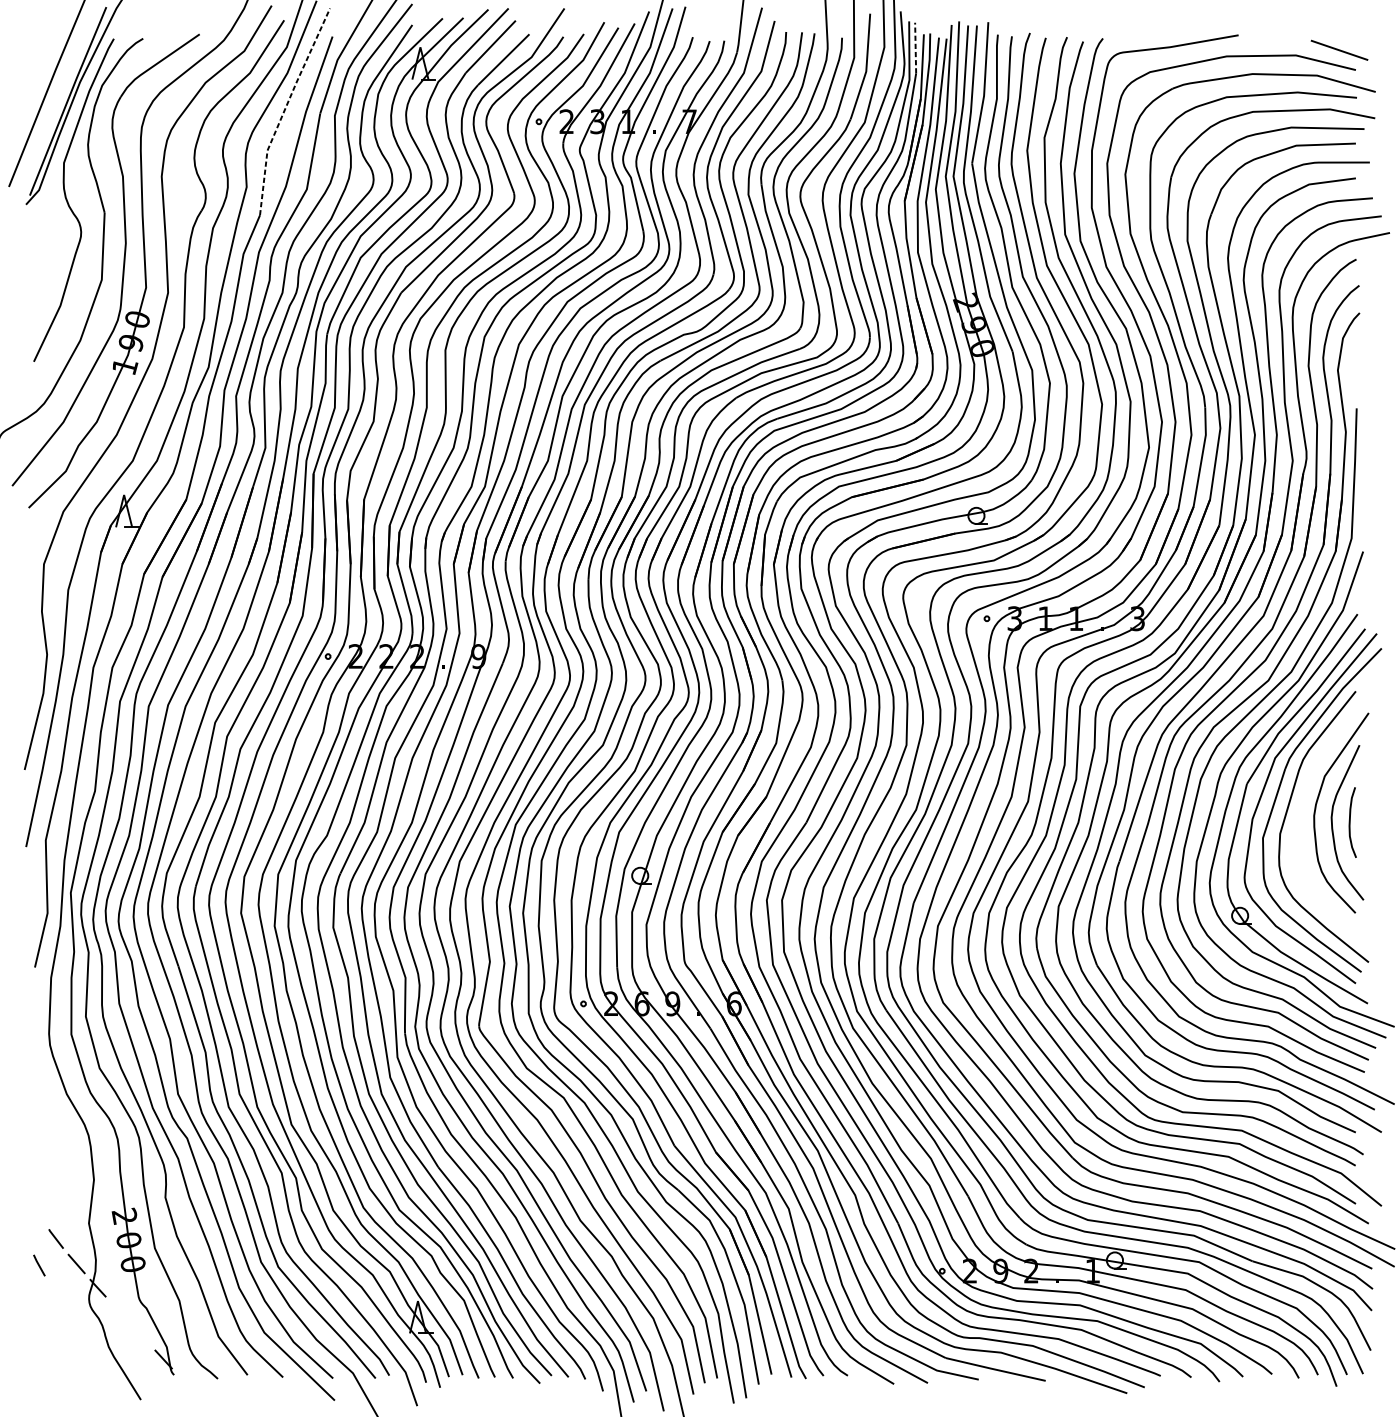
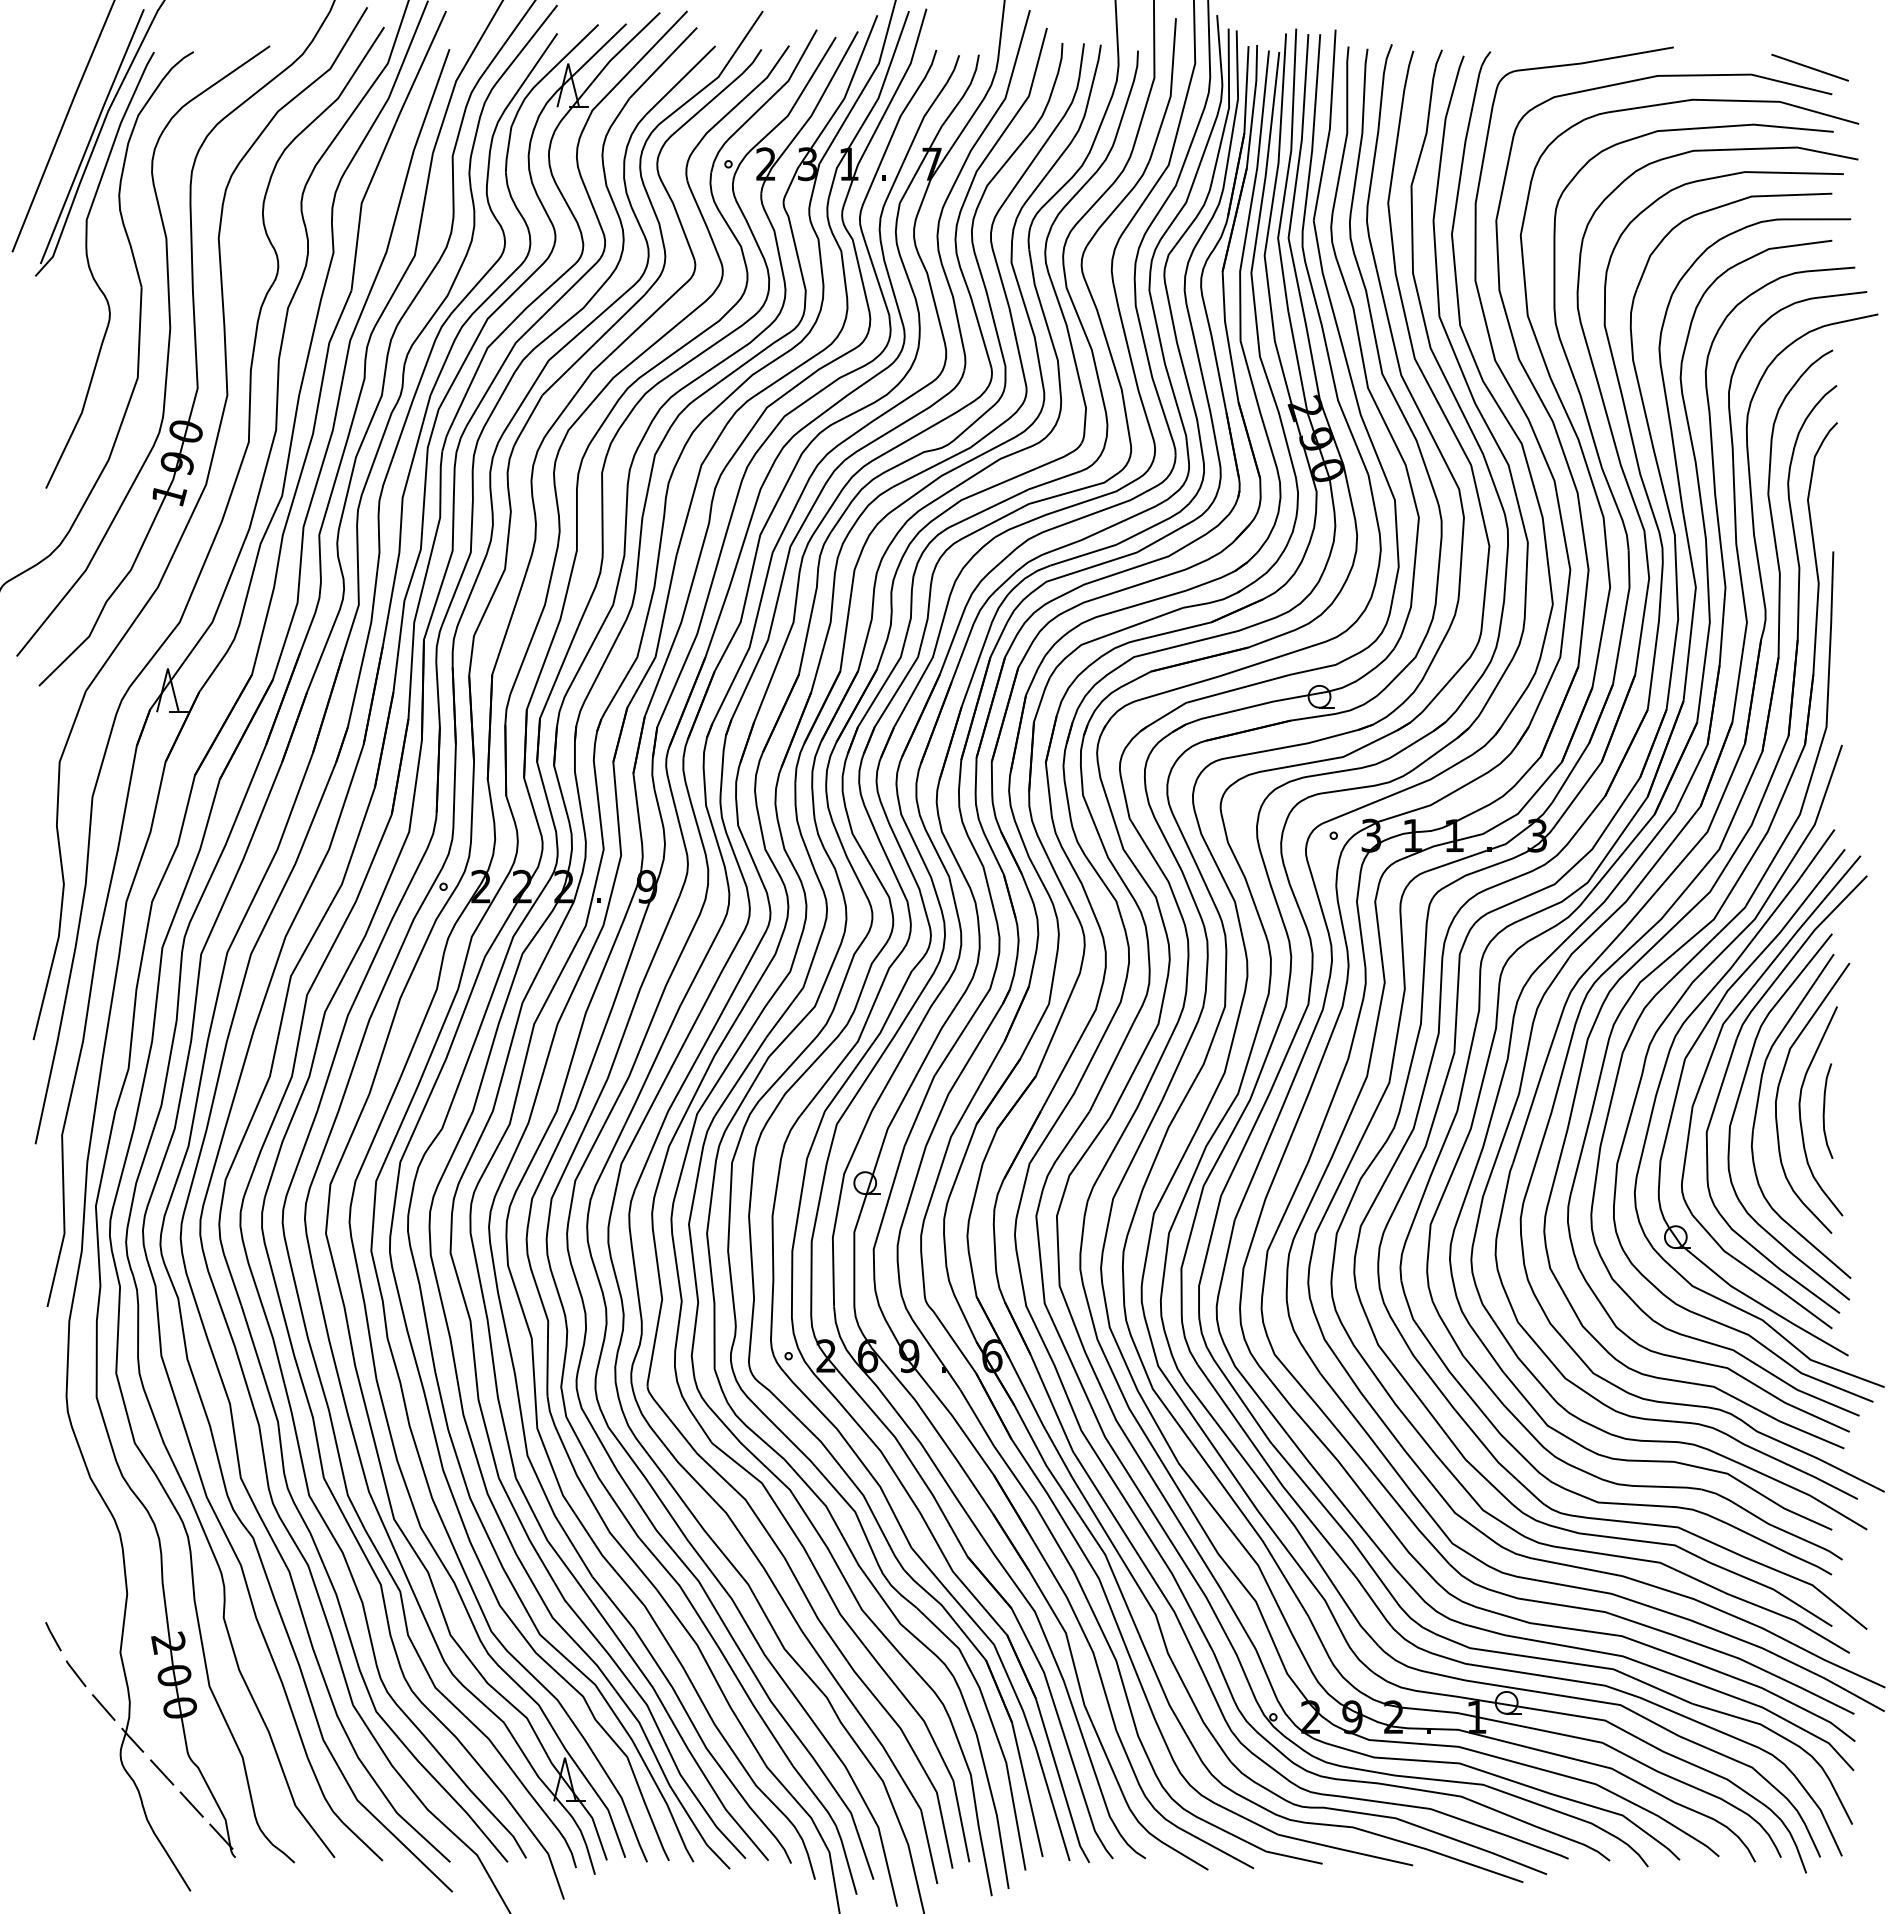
line: (915, 47) -> (1237, 64), dashed -> solid
line: (285, 108) -> (385, 146), dashed -> solid
part: (1300, 822) -> (1757, 1110), added
line: (39, 1265) -> (53, 1636), moved
line: (120, 1312) -> (162, 1772), added
line: (141, 1335) -> (191, 1804), added

